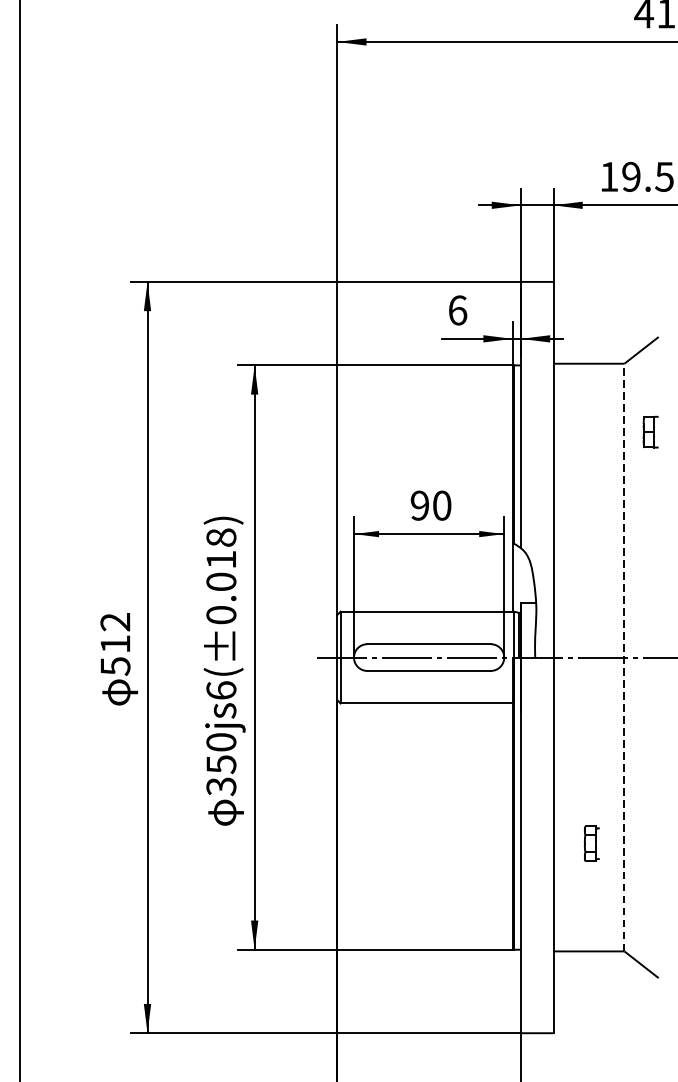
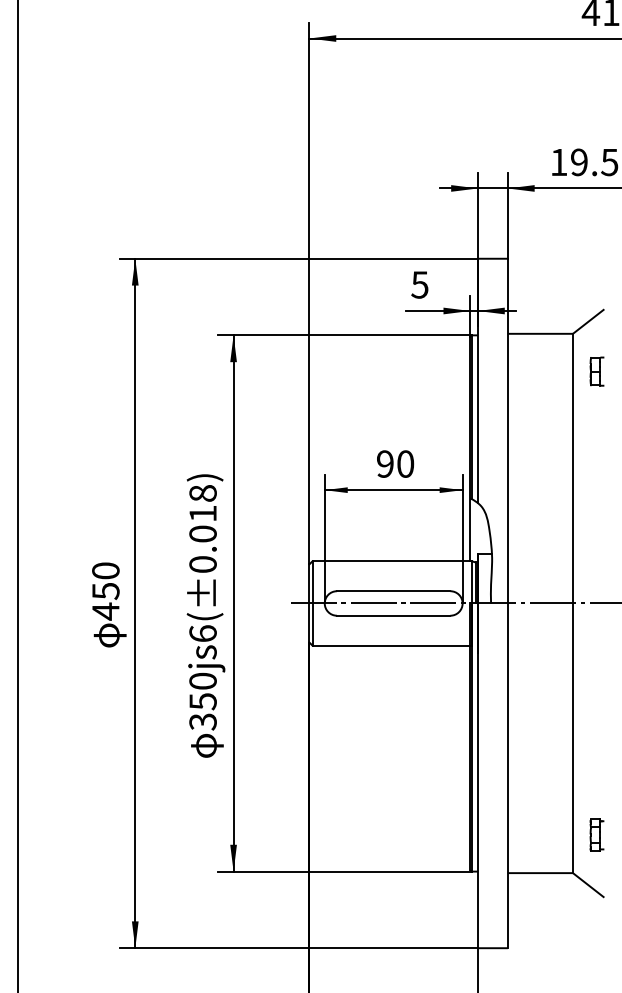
text: (457, 309) -> (419, 284), 6 -> 5
part: (650, 432) -> (596, 371), moved
text: (115, 644) -> (105, 591), 512 -> 450
line: (623, 657) -> (572, 603), dashed -> solid
part: (591, 842) -> (596, 834), moved

